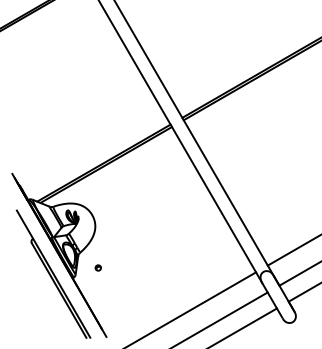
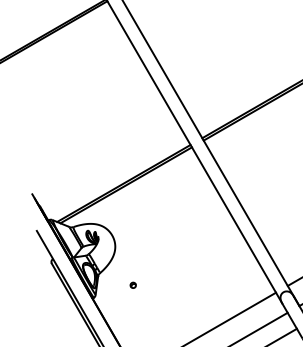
part: (97, 267) -> (132, 284), moved

